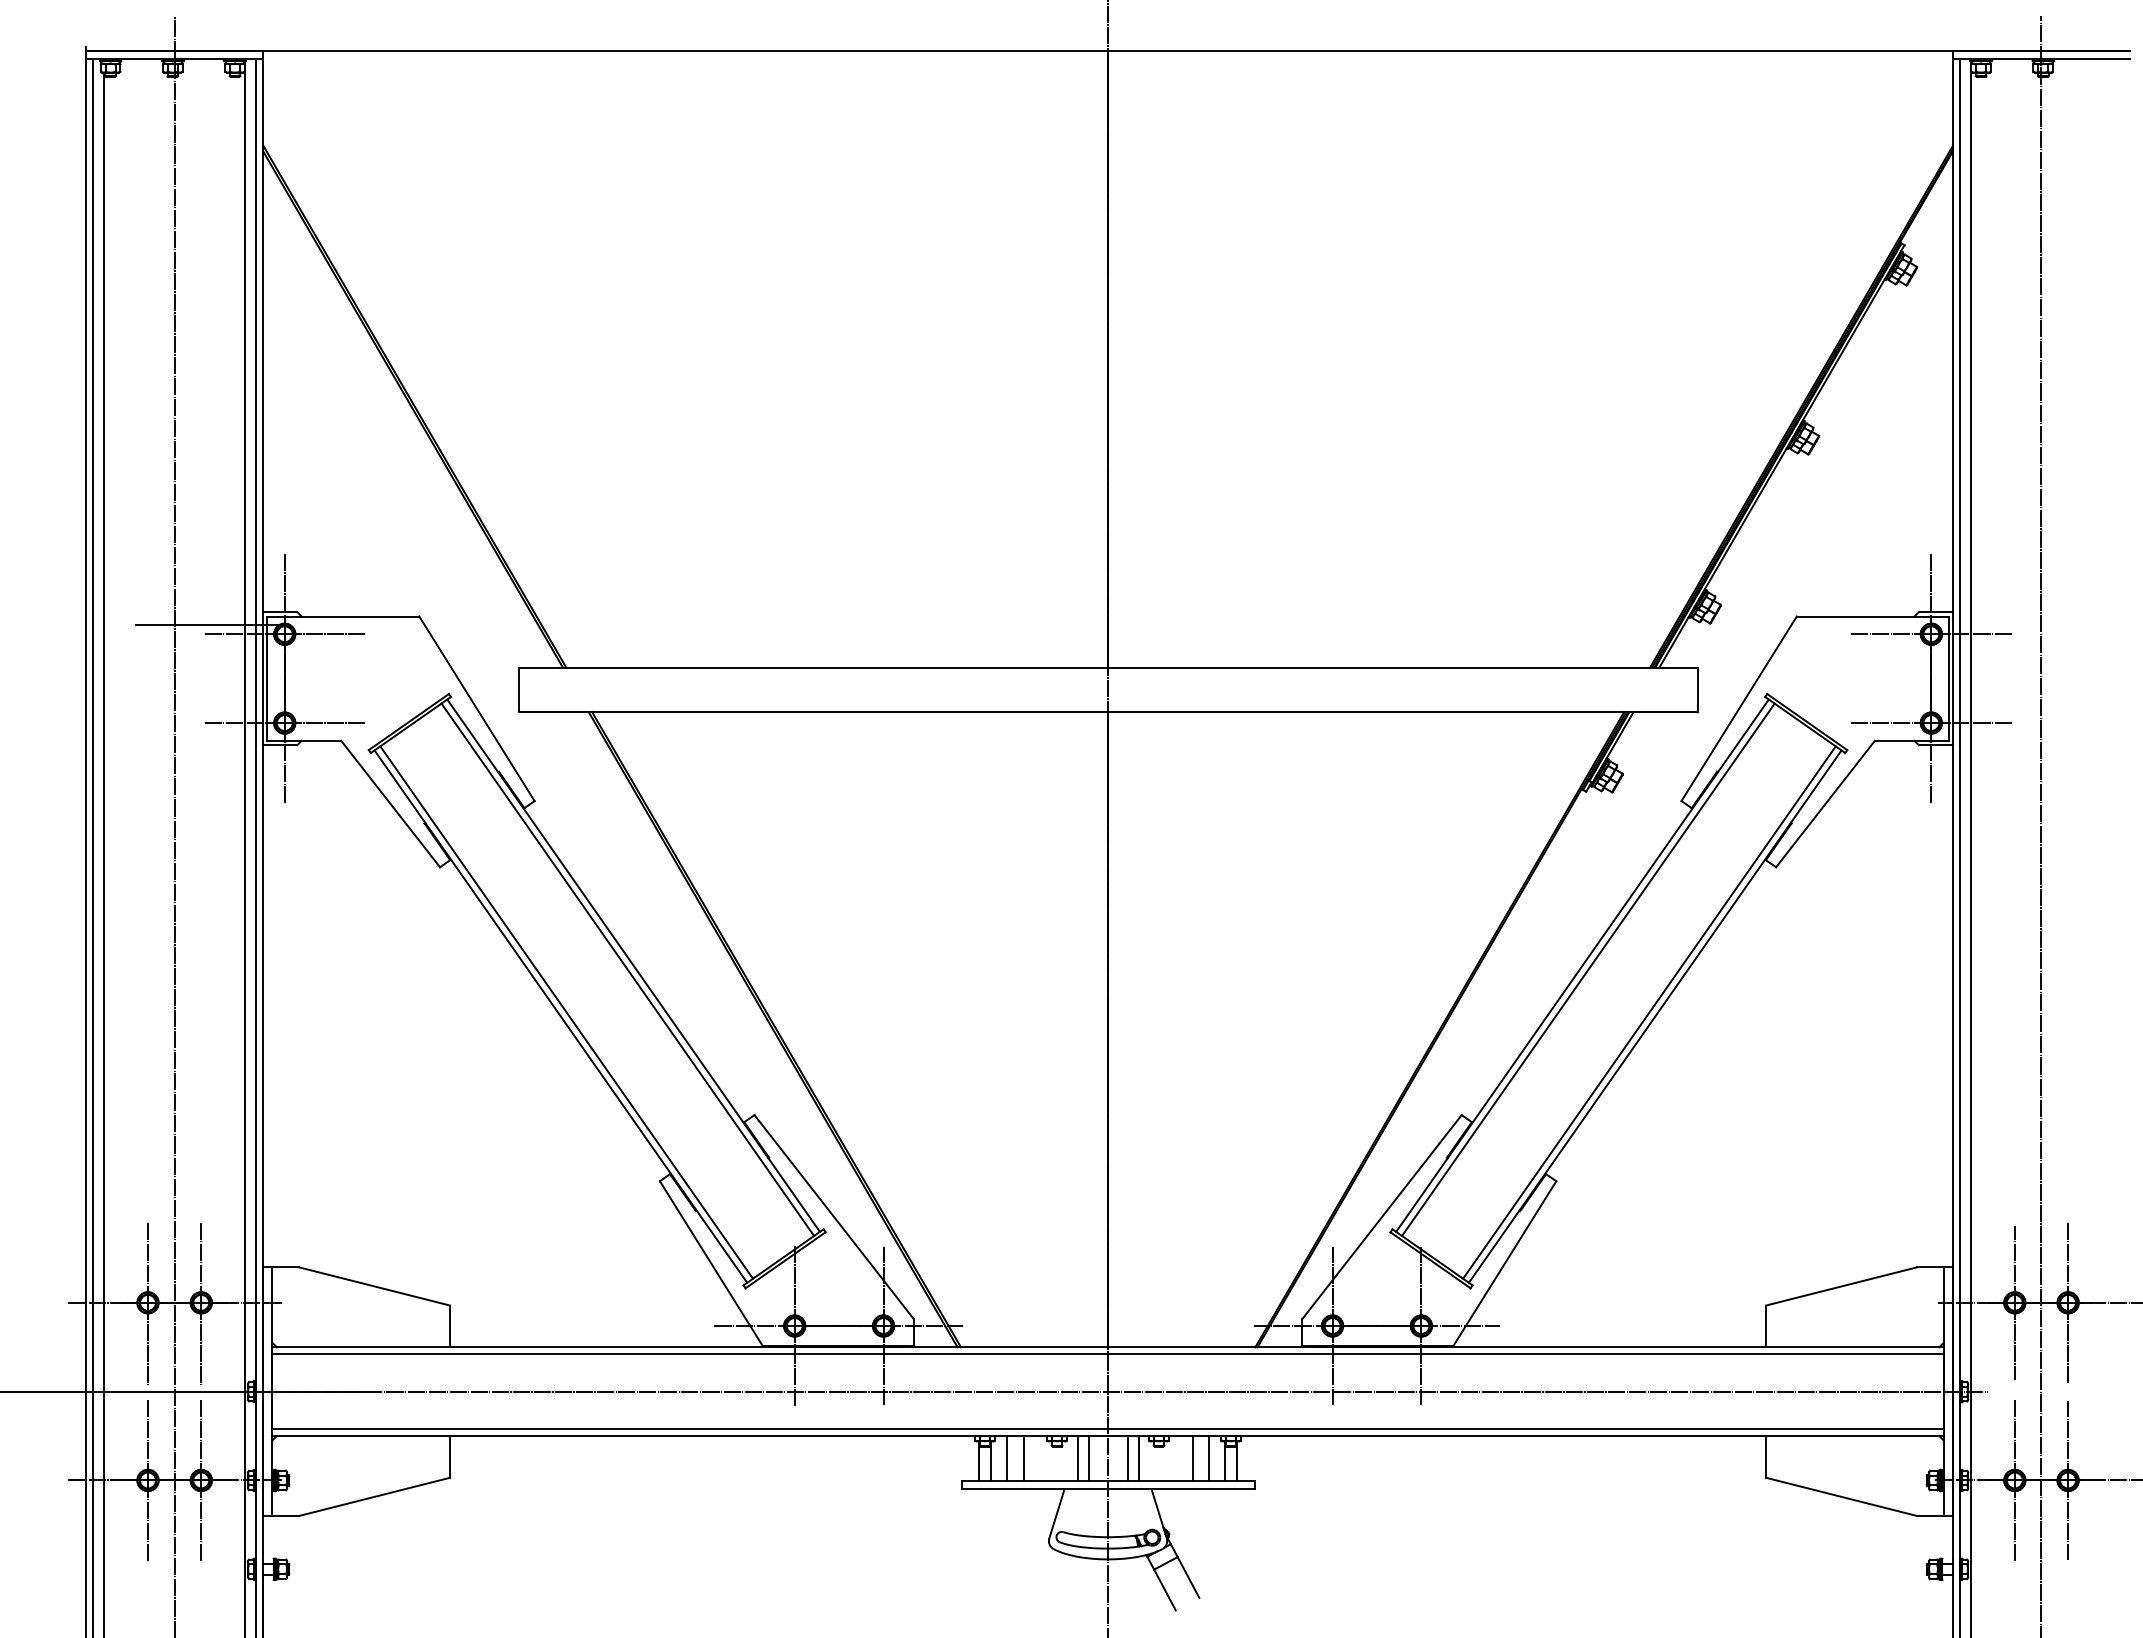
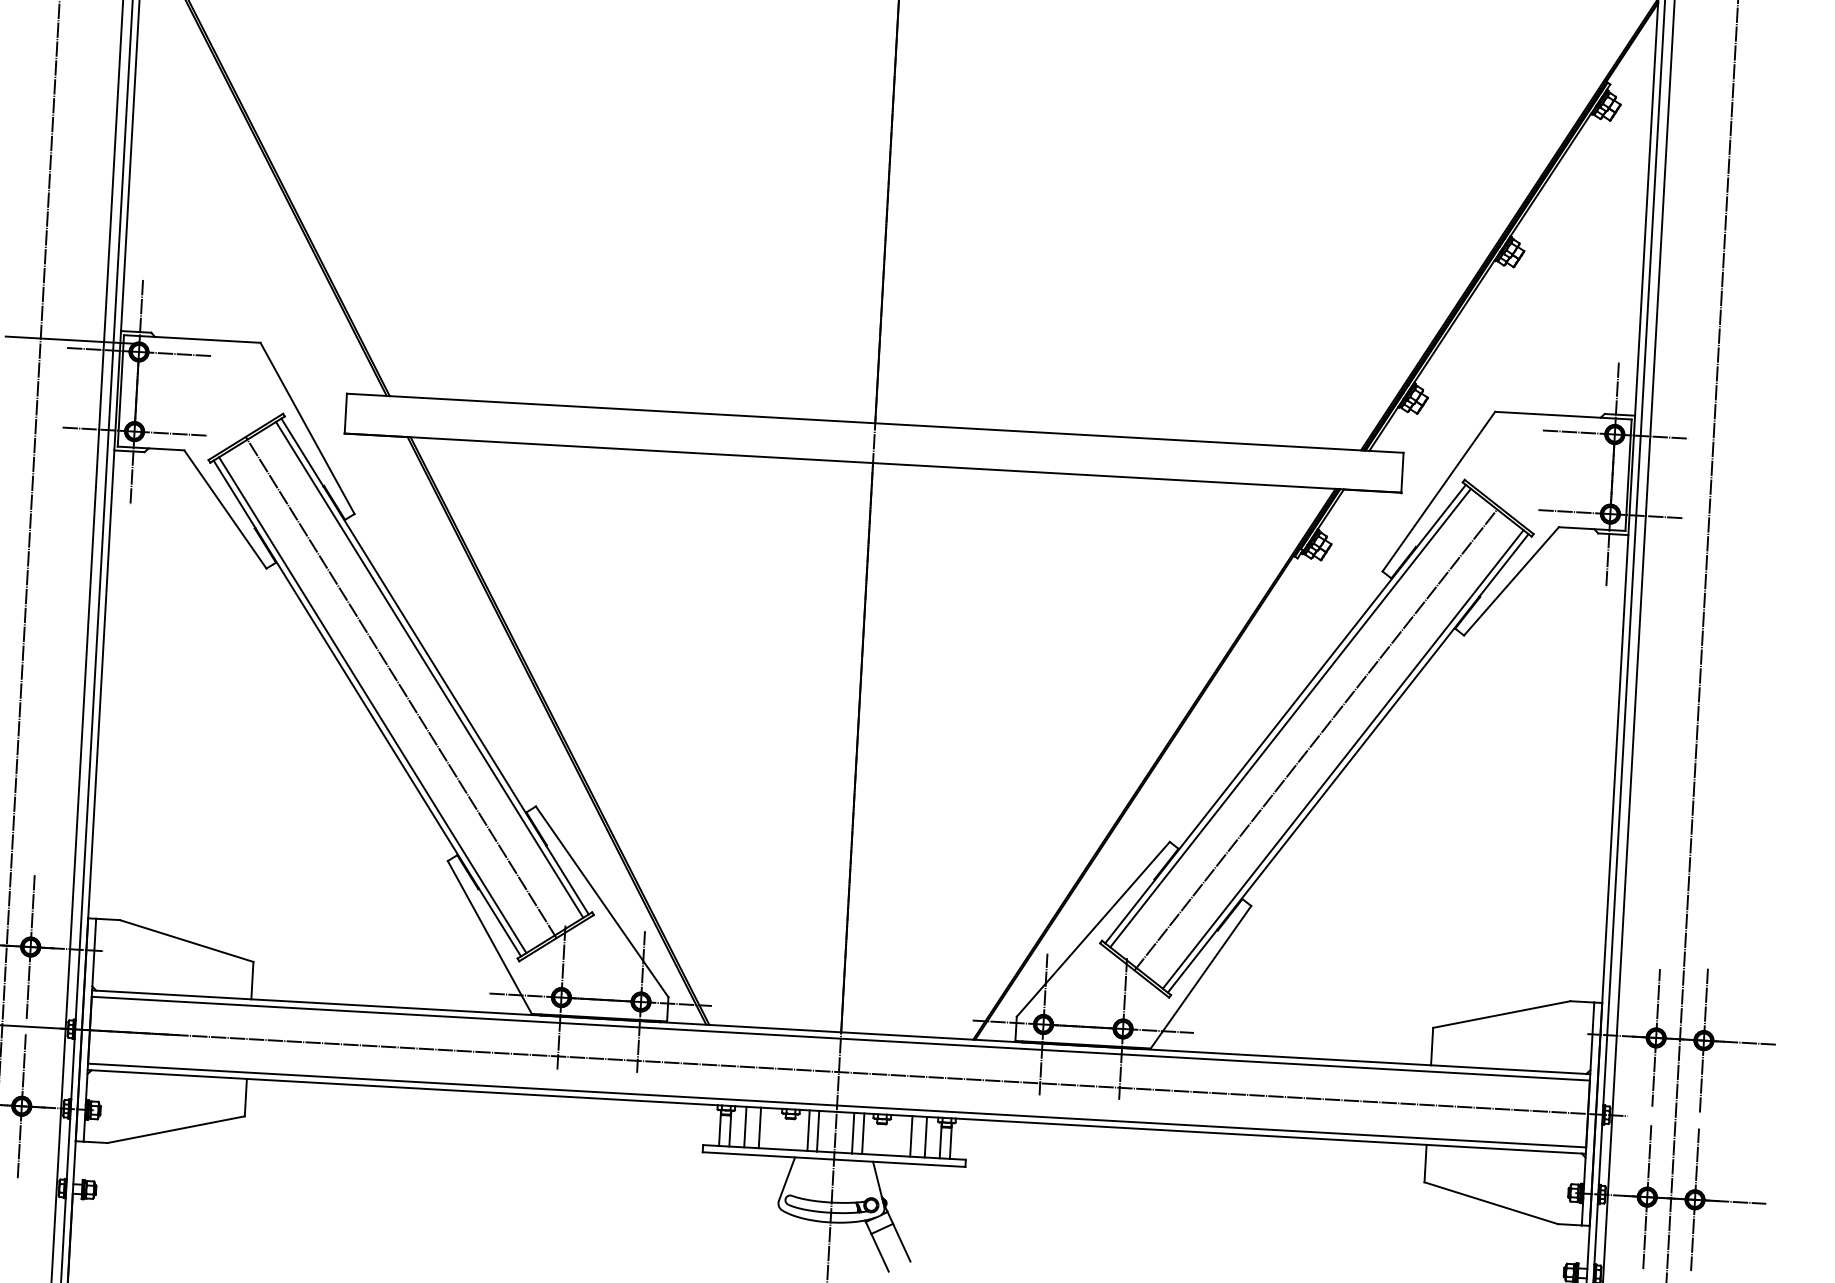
line: (596, 991) -> (400, 687), added
line: (1617, 992) -> (1315, 739), added

